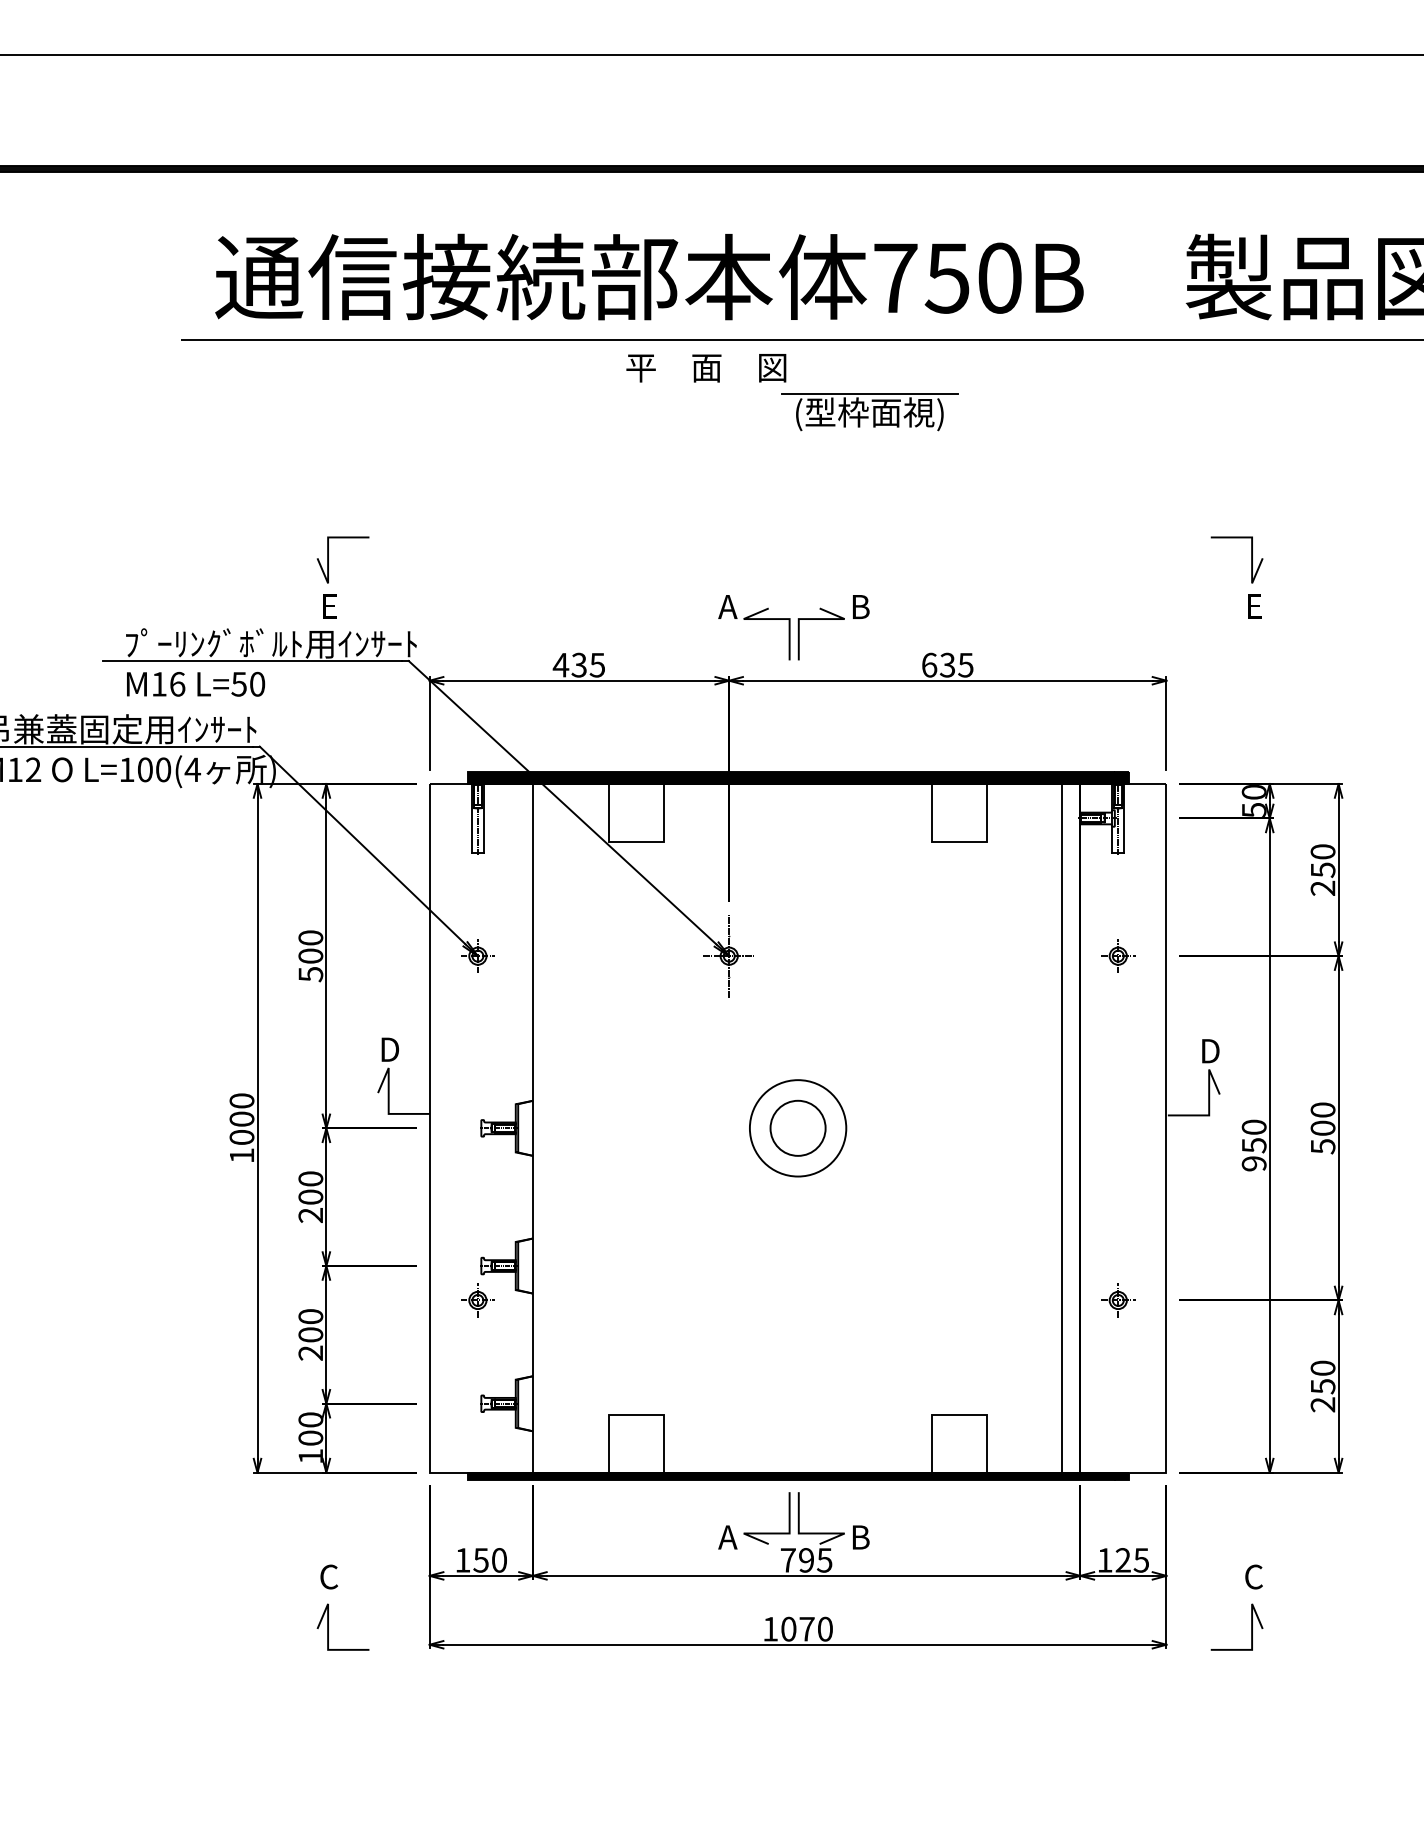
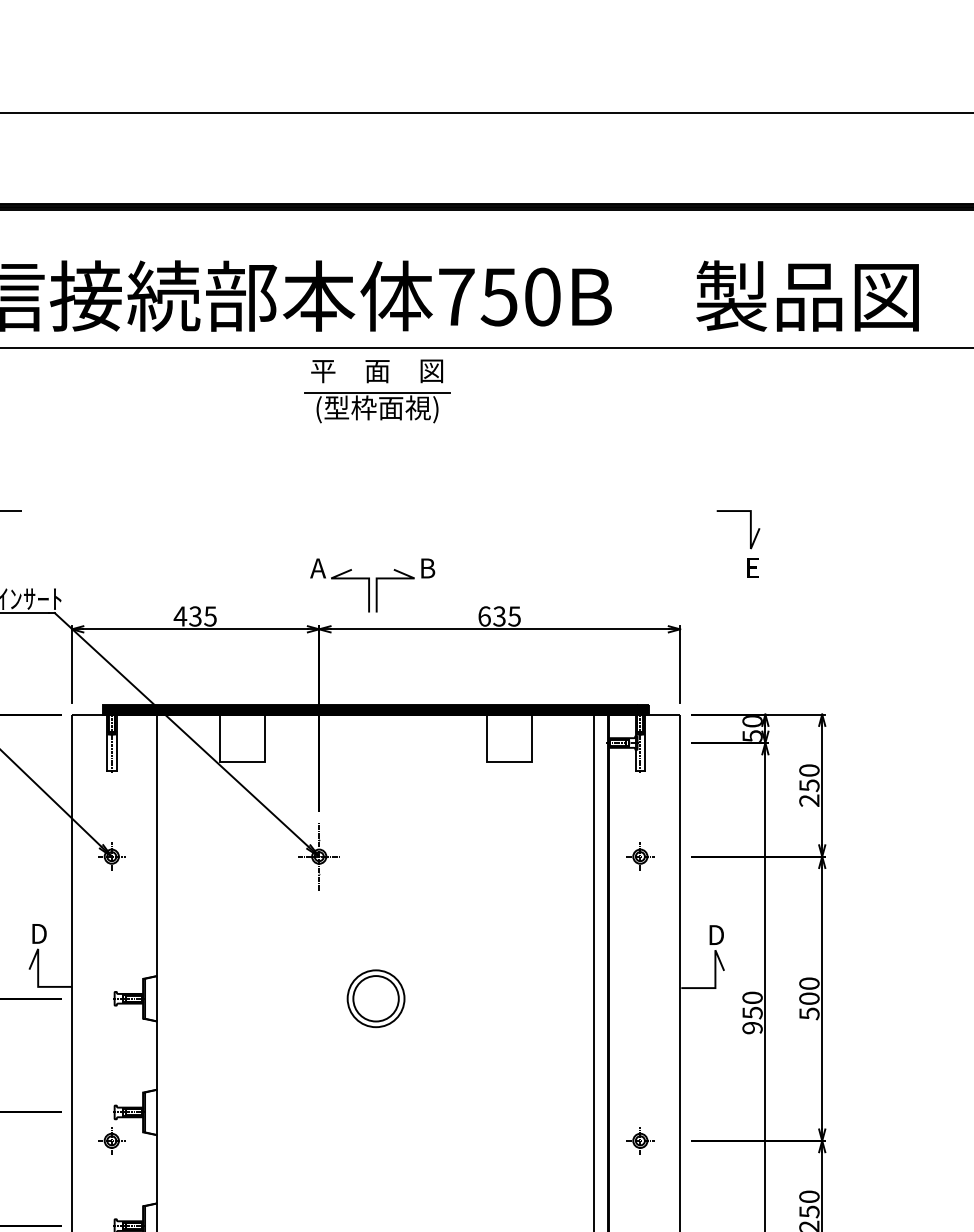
text: (706, 368) -> (377, 371), moved
part: (869, 412) -> (377, 407), moved
circle: (797, 1127) -> (375, 998), size x0.71

